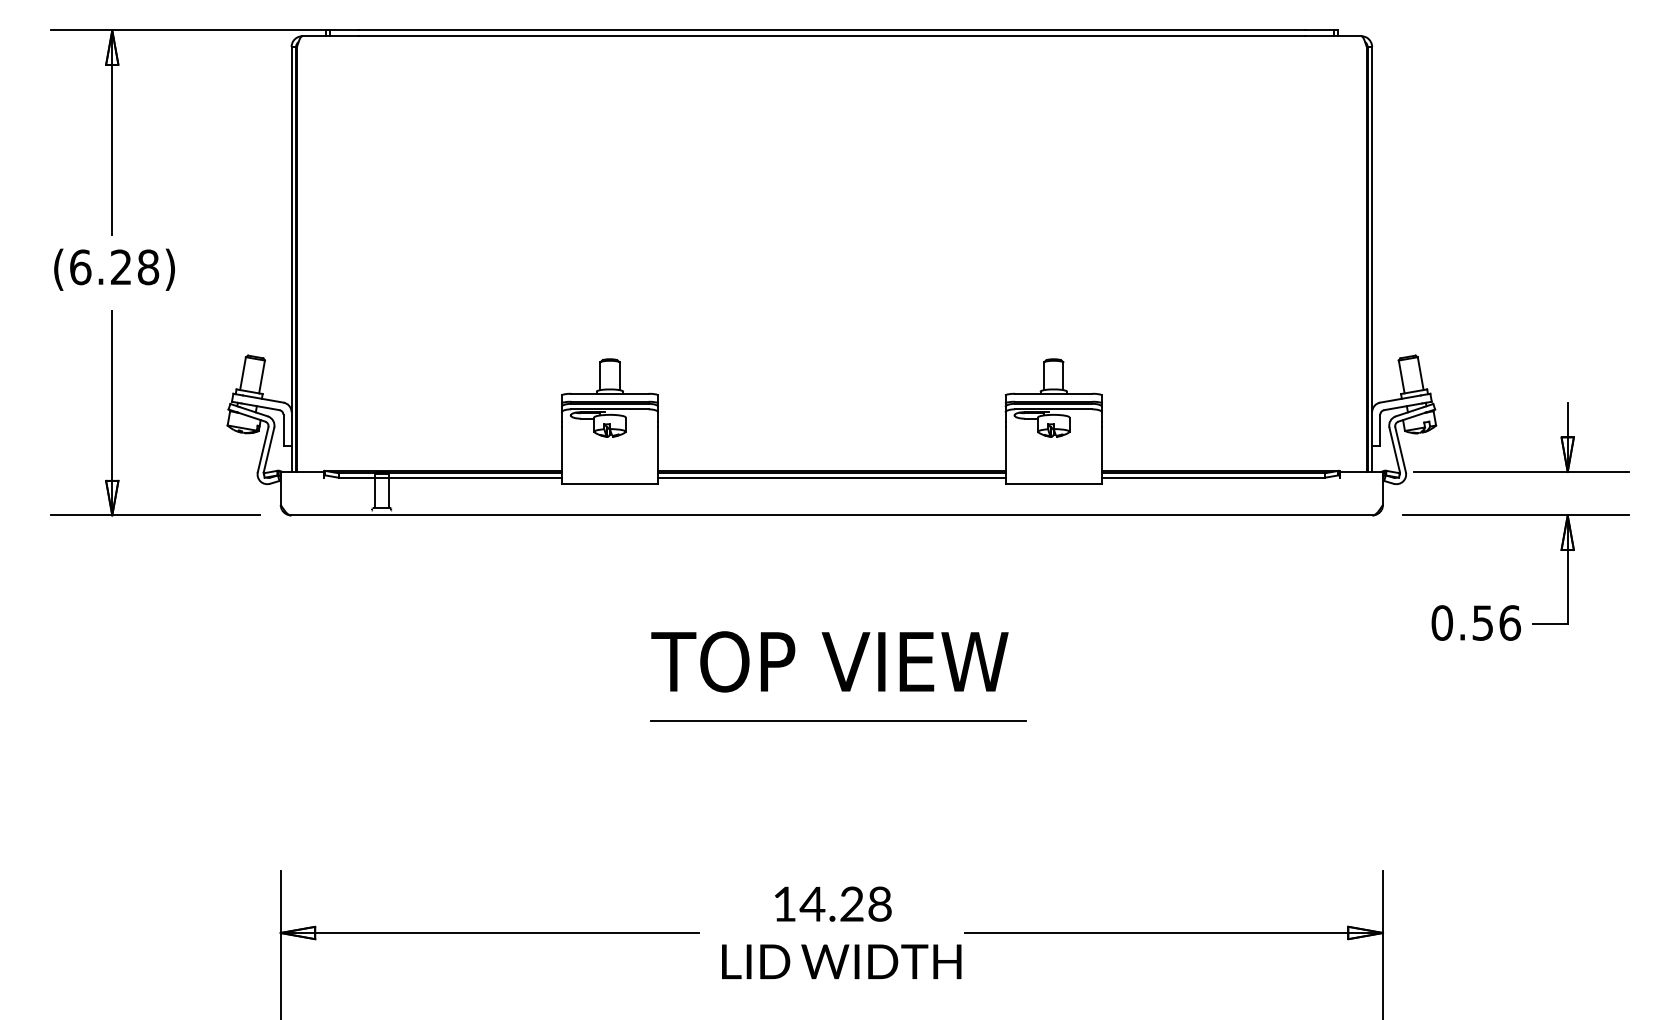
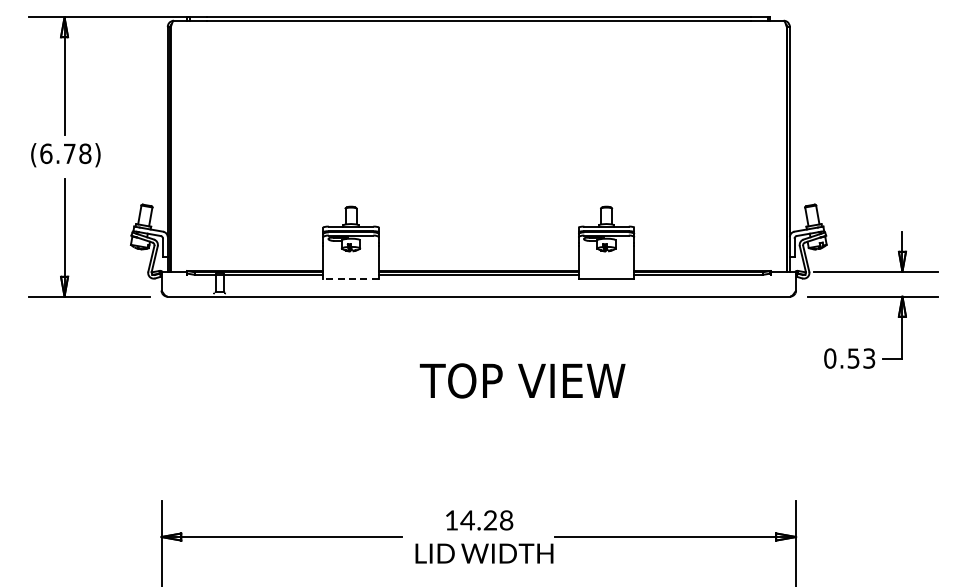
text: (120, 266) -> (69, 153), (6.28) -> (6.78)
line: (610, 483) -> (351, 278), solid -> dashed
text: (1510, 622) -> (869, 358), 0.56 -> 0.53
text: (829, 661) -> (522, 380), moved
line: (838, 720) -> (482, 414), removed

